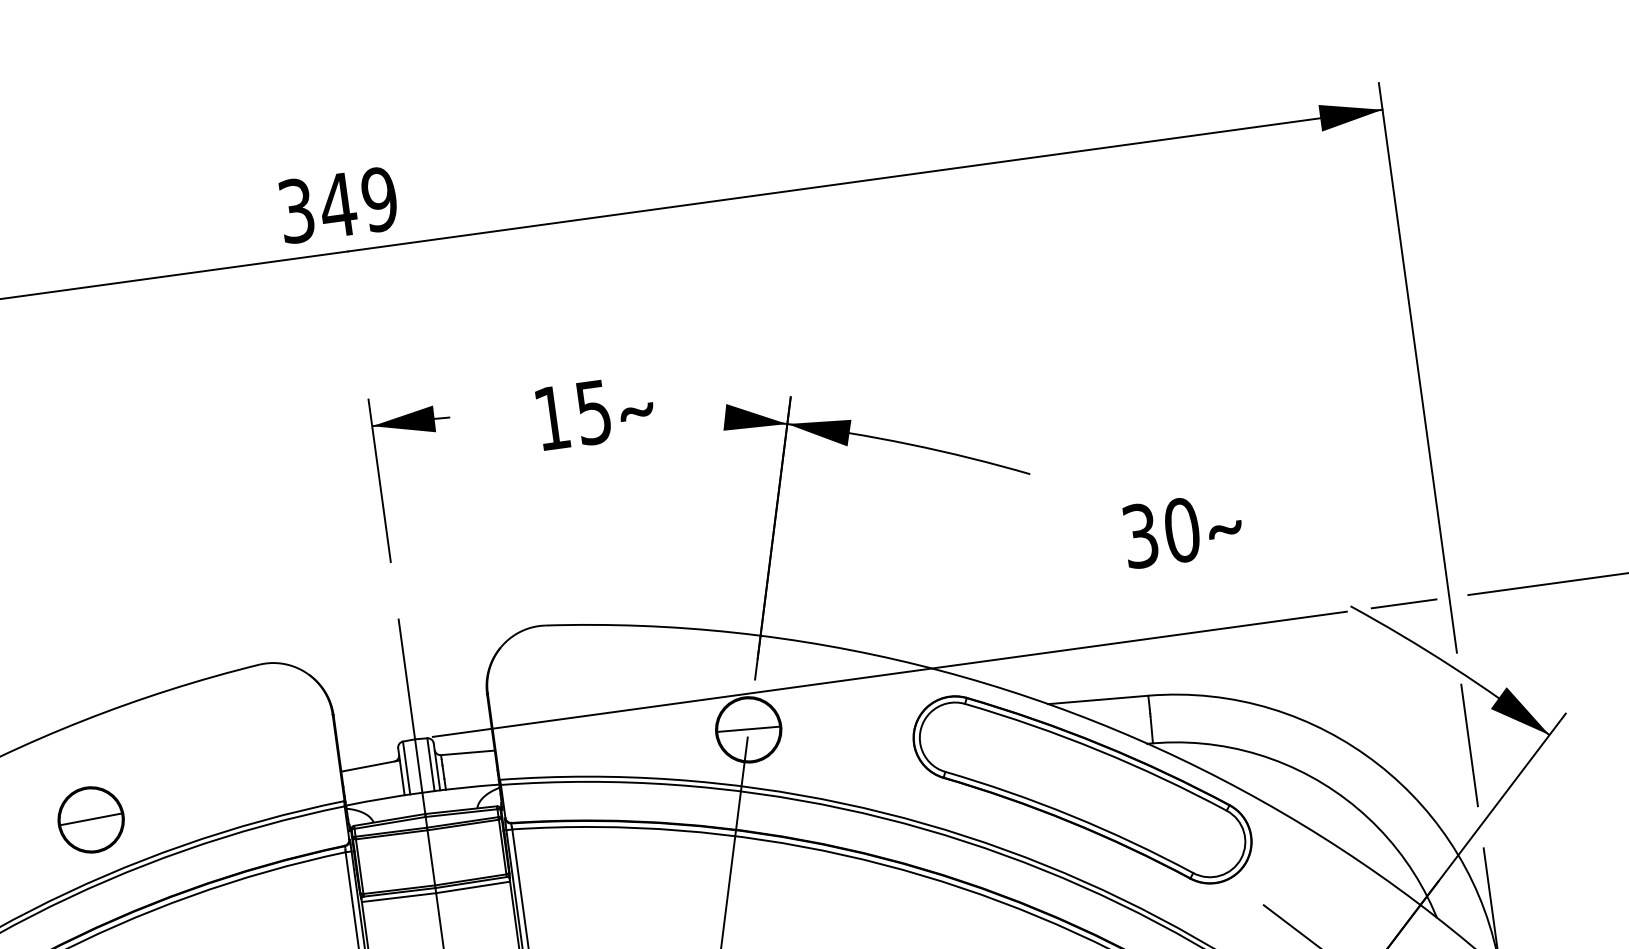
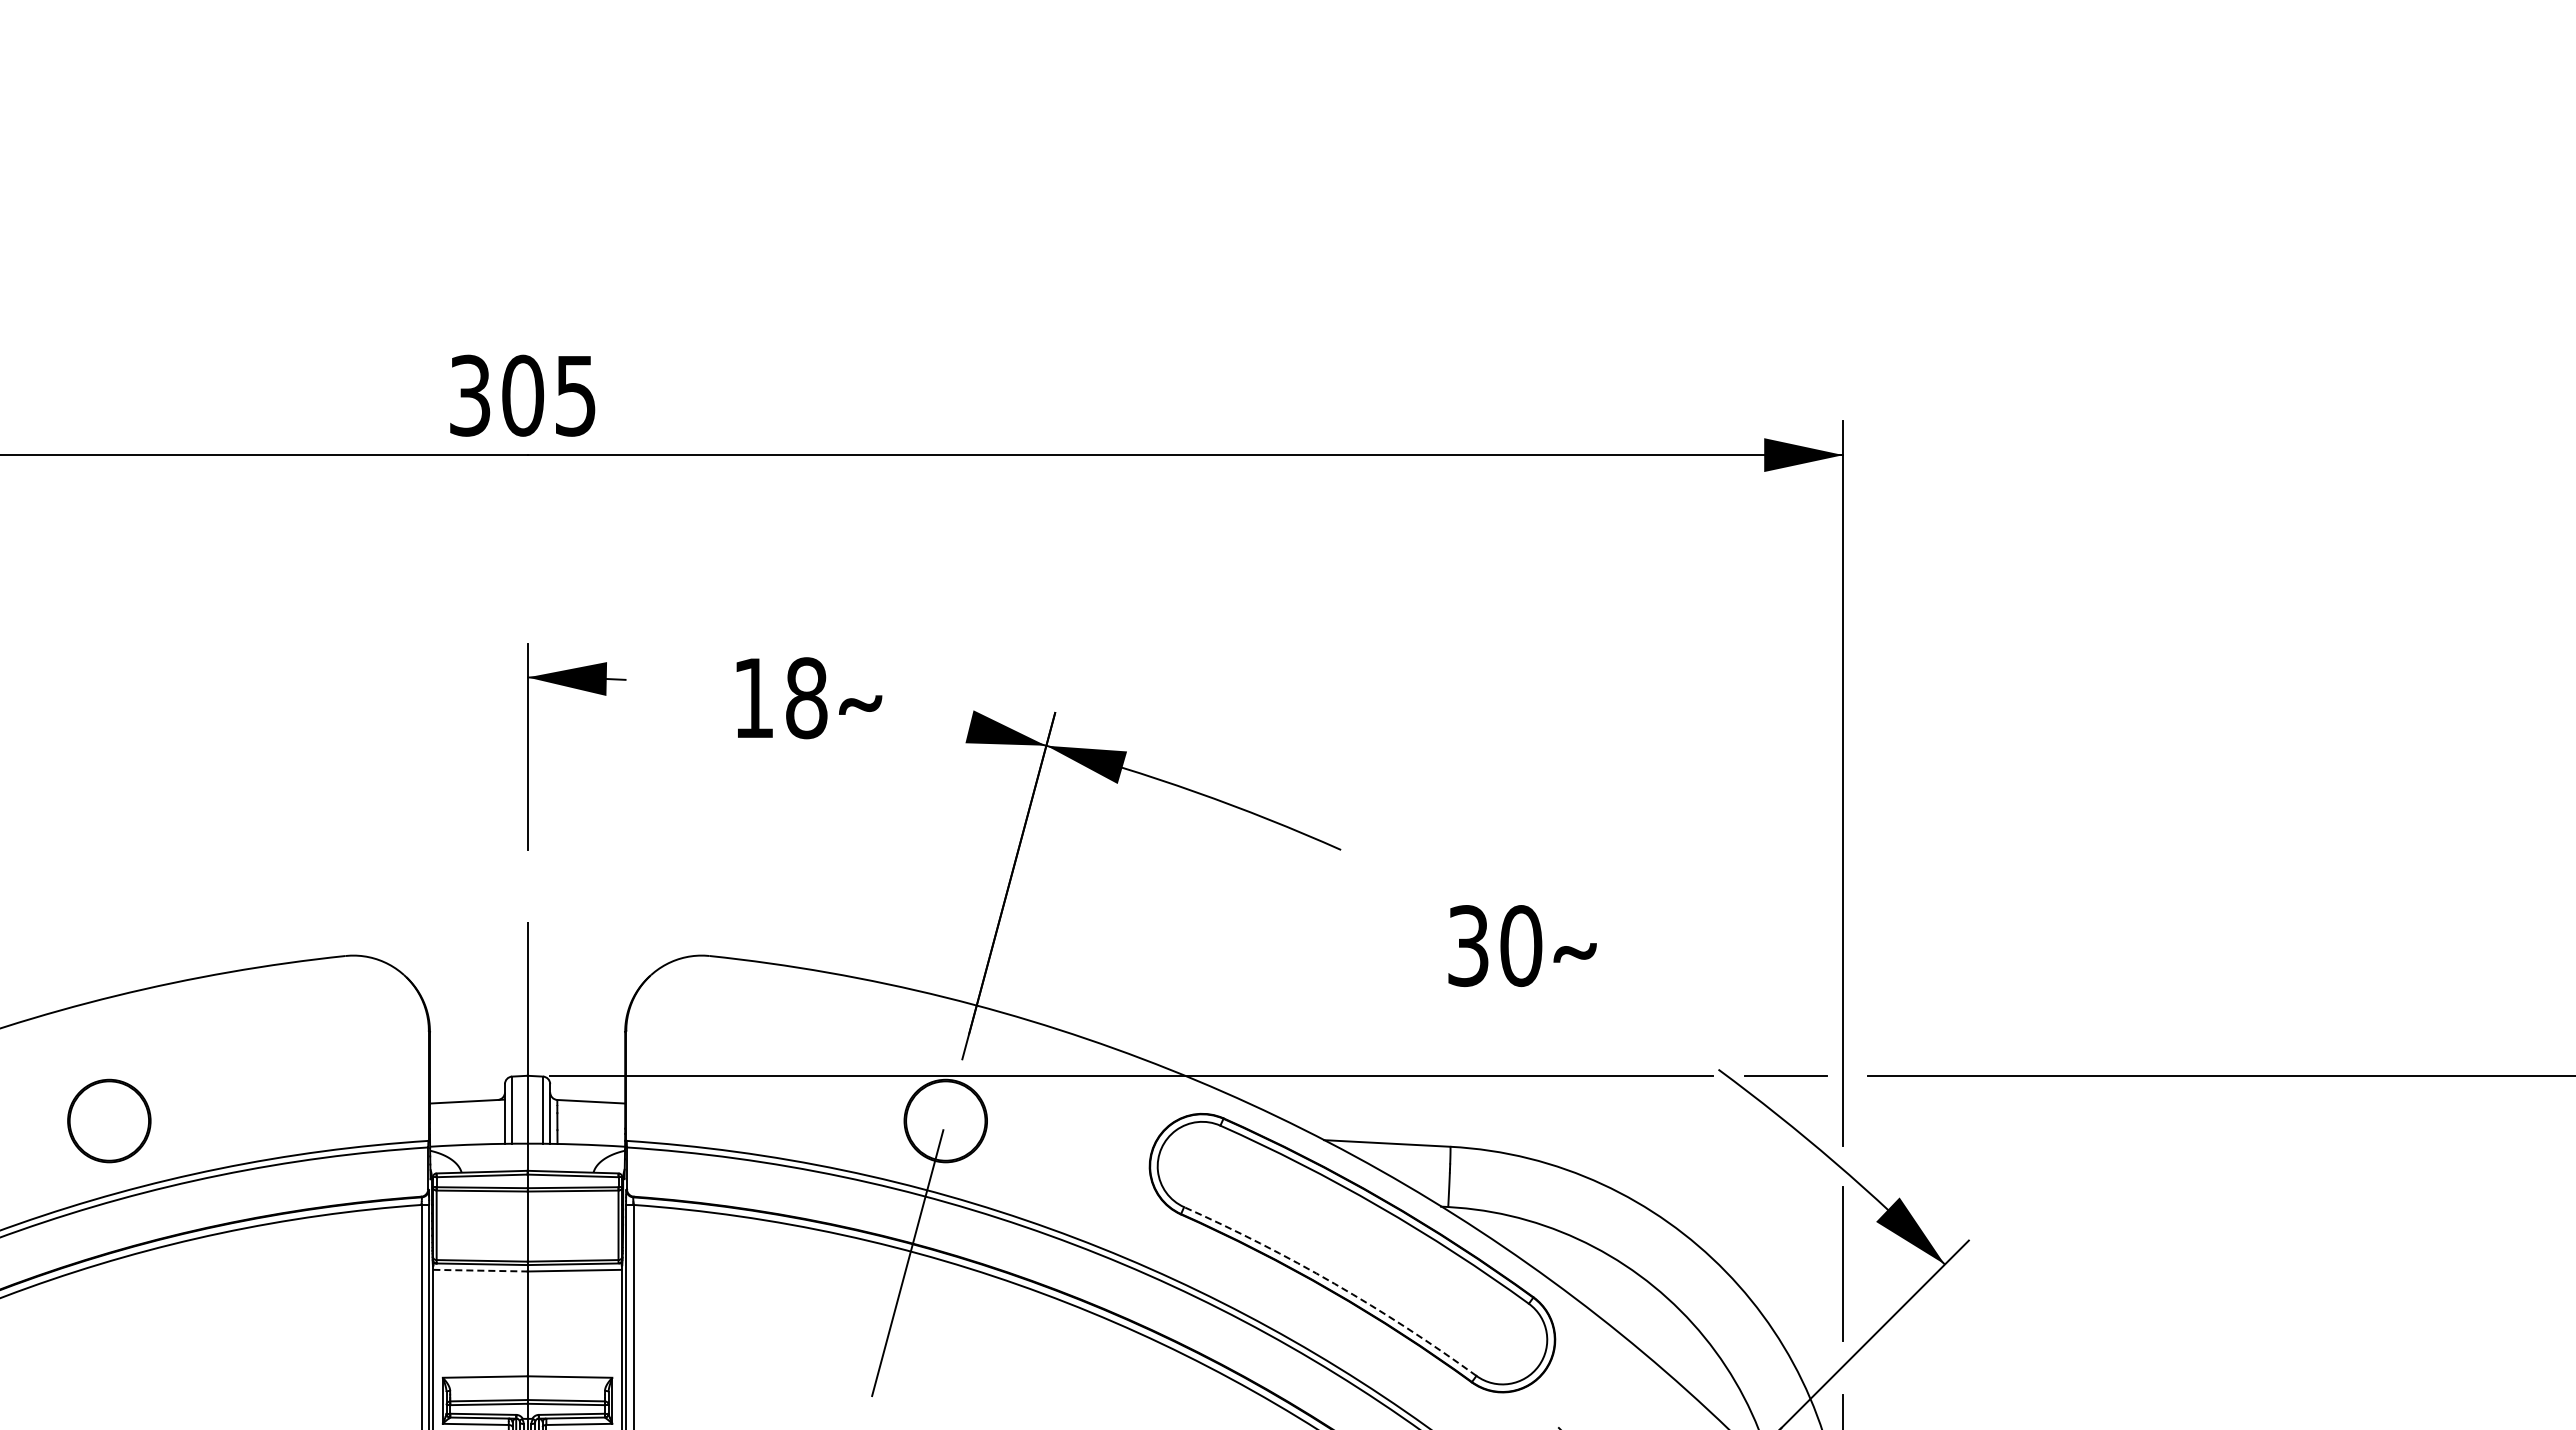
text: (358, 202) -> (548, 395), 349 -> 305
text: (593, 412) -> (806, 698), 15 -> 18
line: (748, 729) -> (945, 1120), removed
arc: (1071, 815) -> (1334, 1283), solid -> dashed
line: (90, 819) -> (108, 1120), removed
line: (399, 897) -> (480, 1270), solid -> dashed

